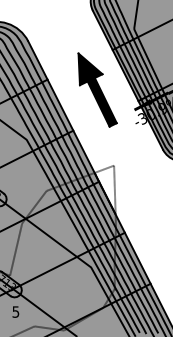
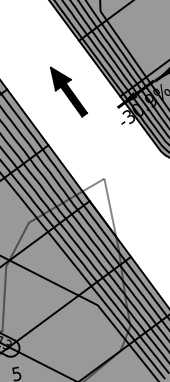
part: (97, 89) -> (68, 91), size x0.6

